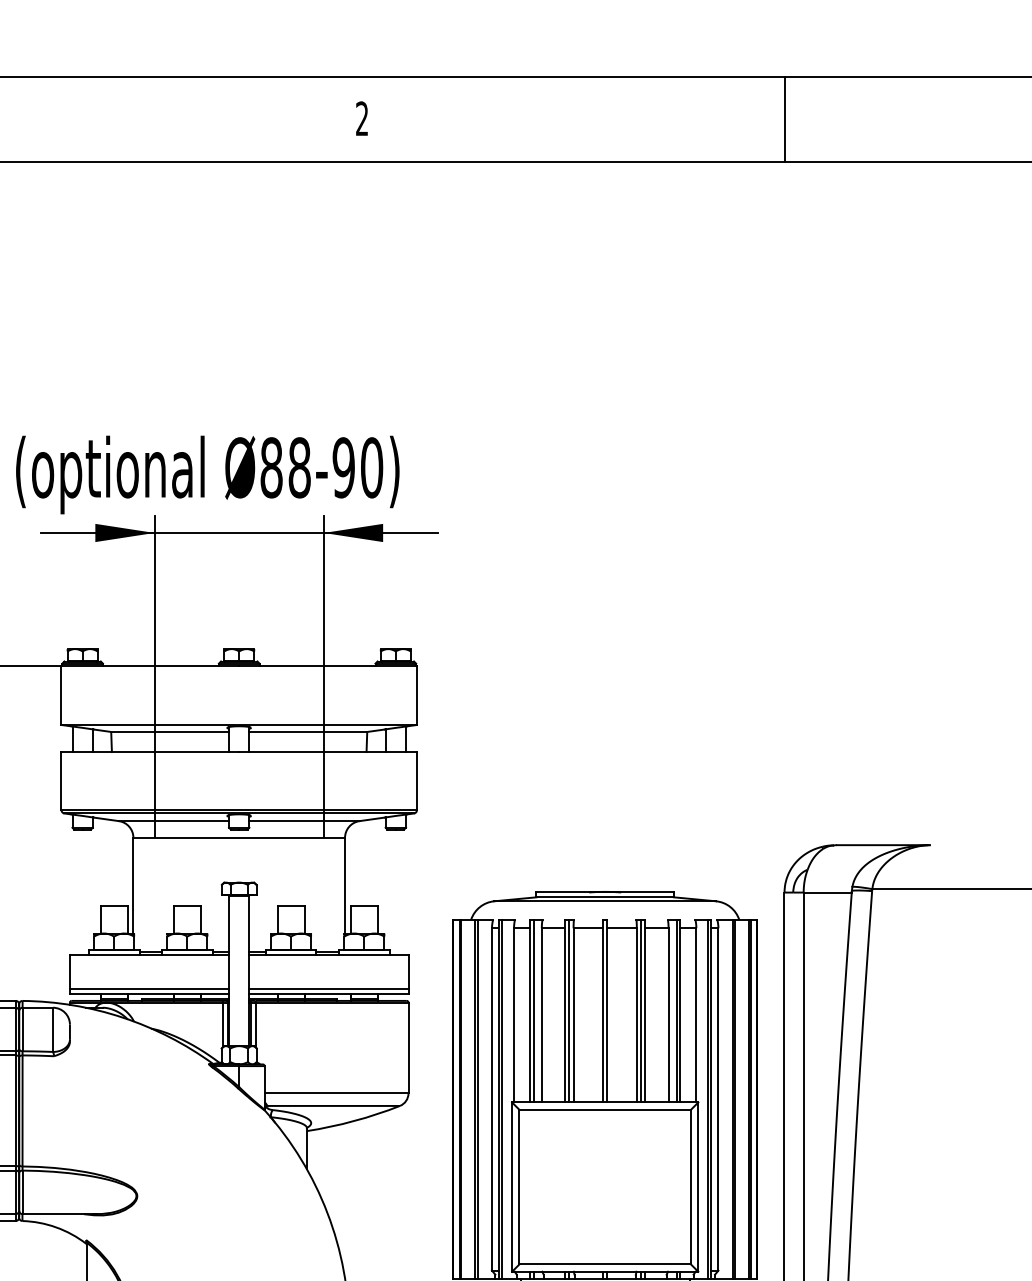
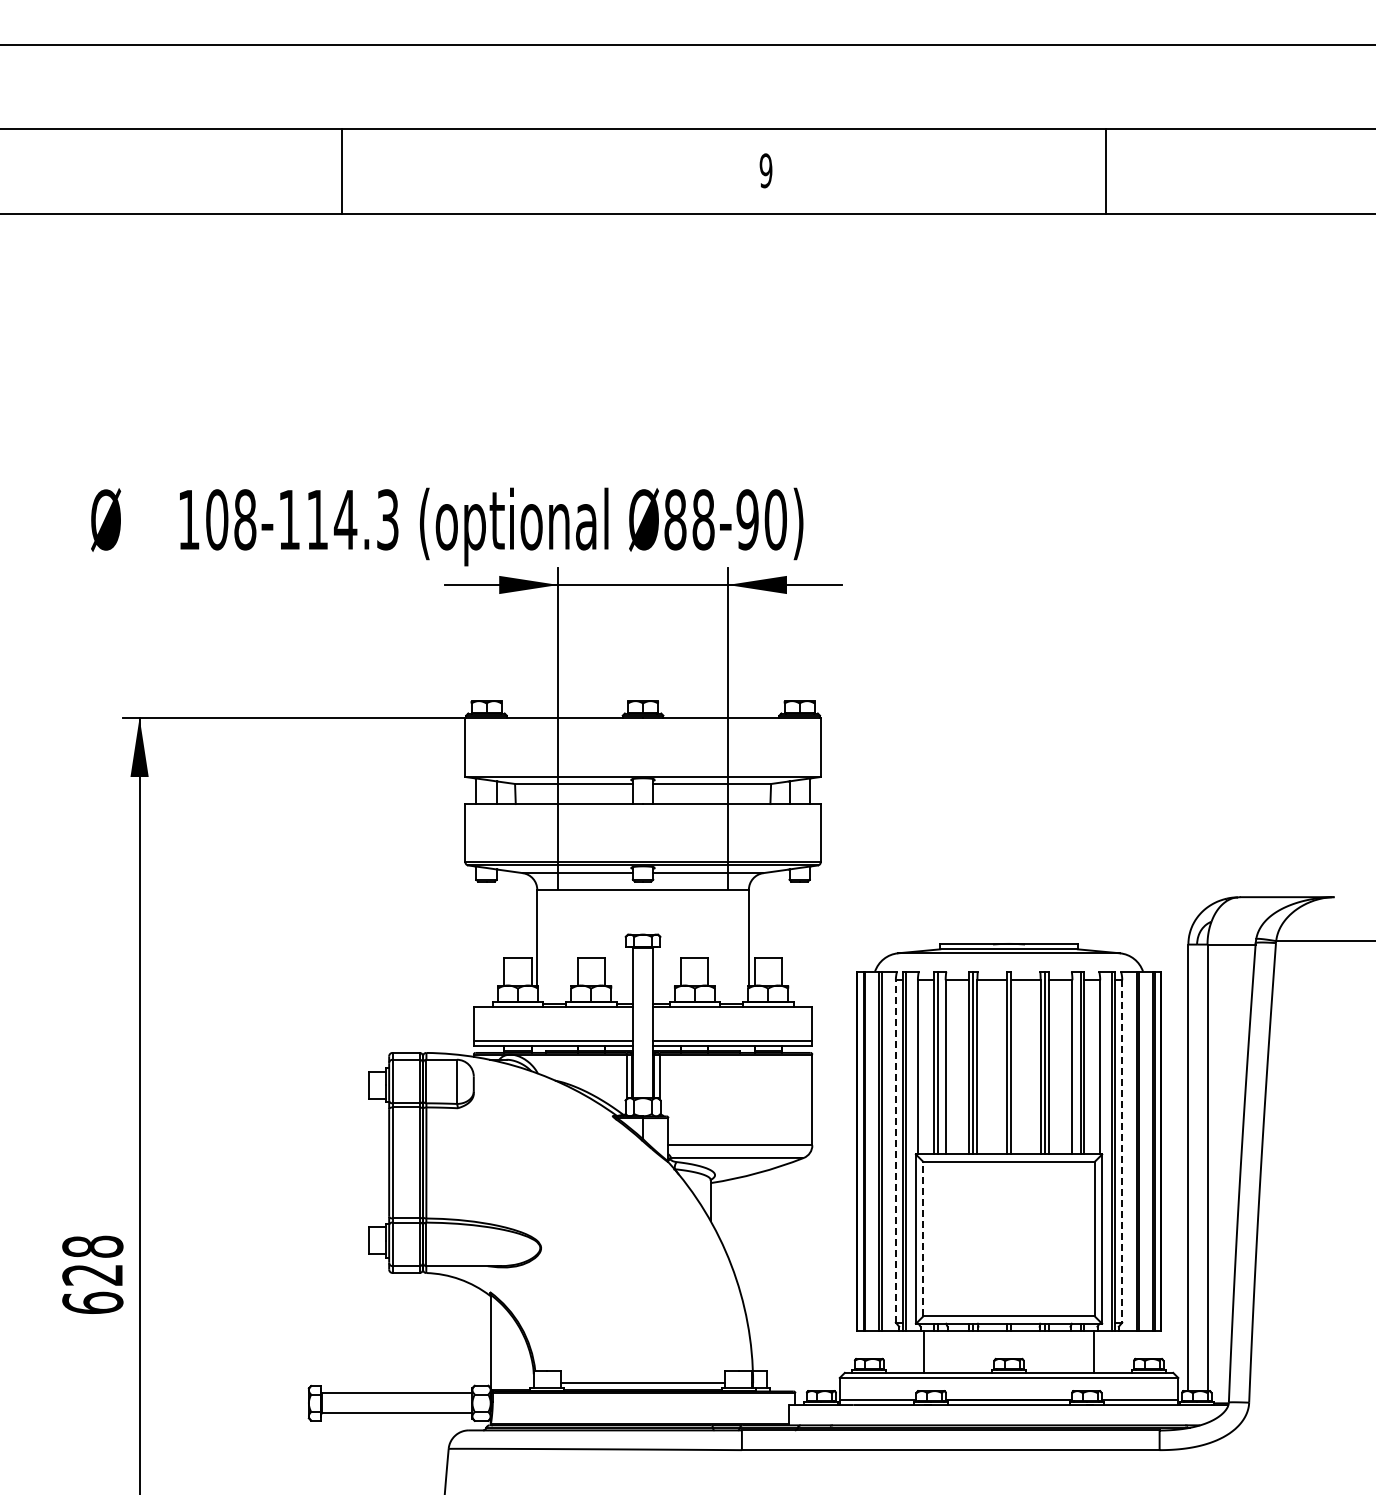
text: (361, 118) -> (765, 170), 2 -> 9
line: (784, 119) -> (1105, 171), moved
line: (491, 1098) -> (895, 1150), solid -> dashed
line: (718, 1099) -> (1122, 1151), solid -> dashed
line: (519, 1186) -> (923, 1238), solid -> dashed

